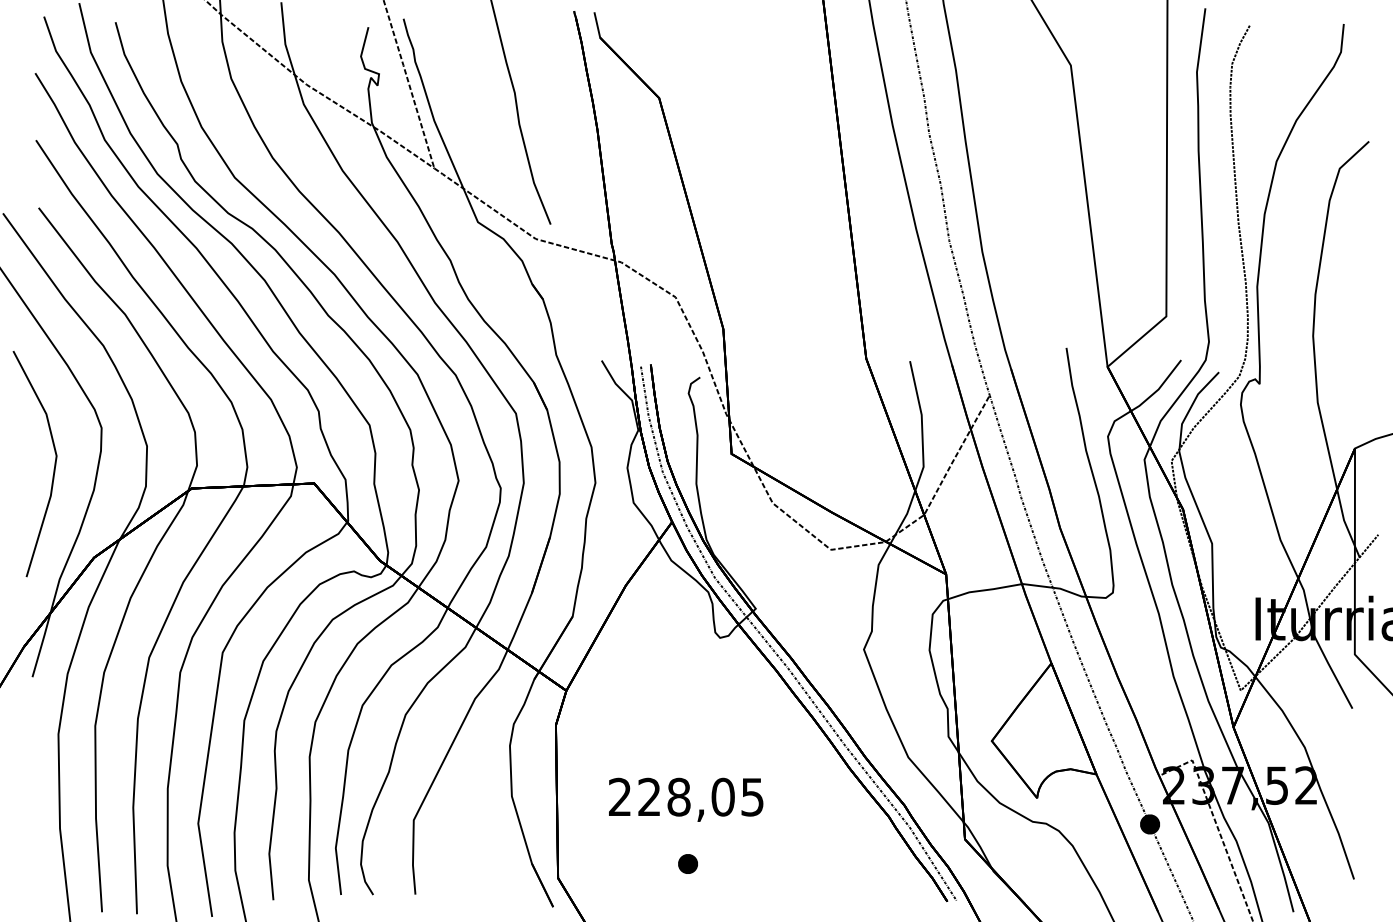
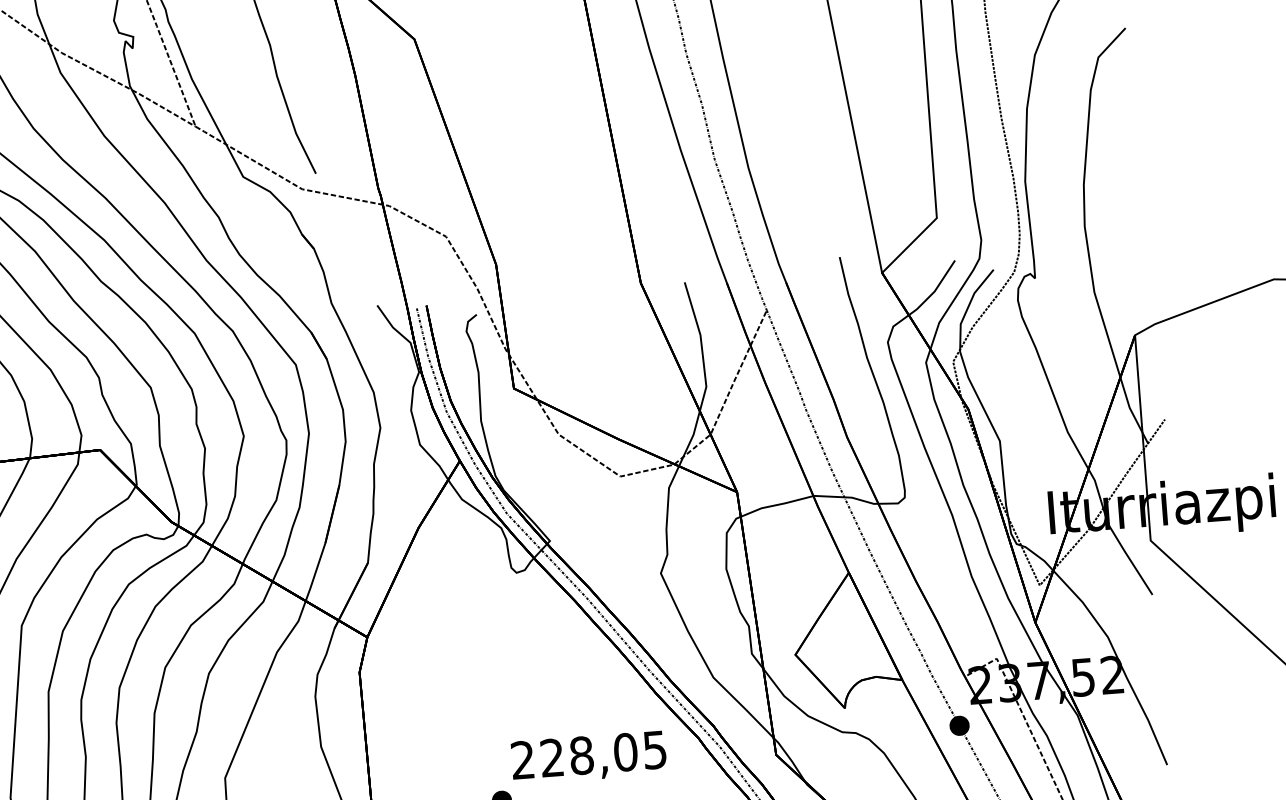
text: (686, 799) -> (589, 757), moved

